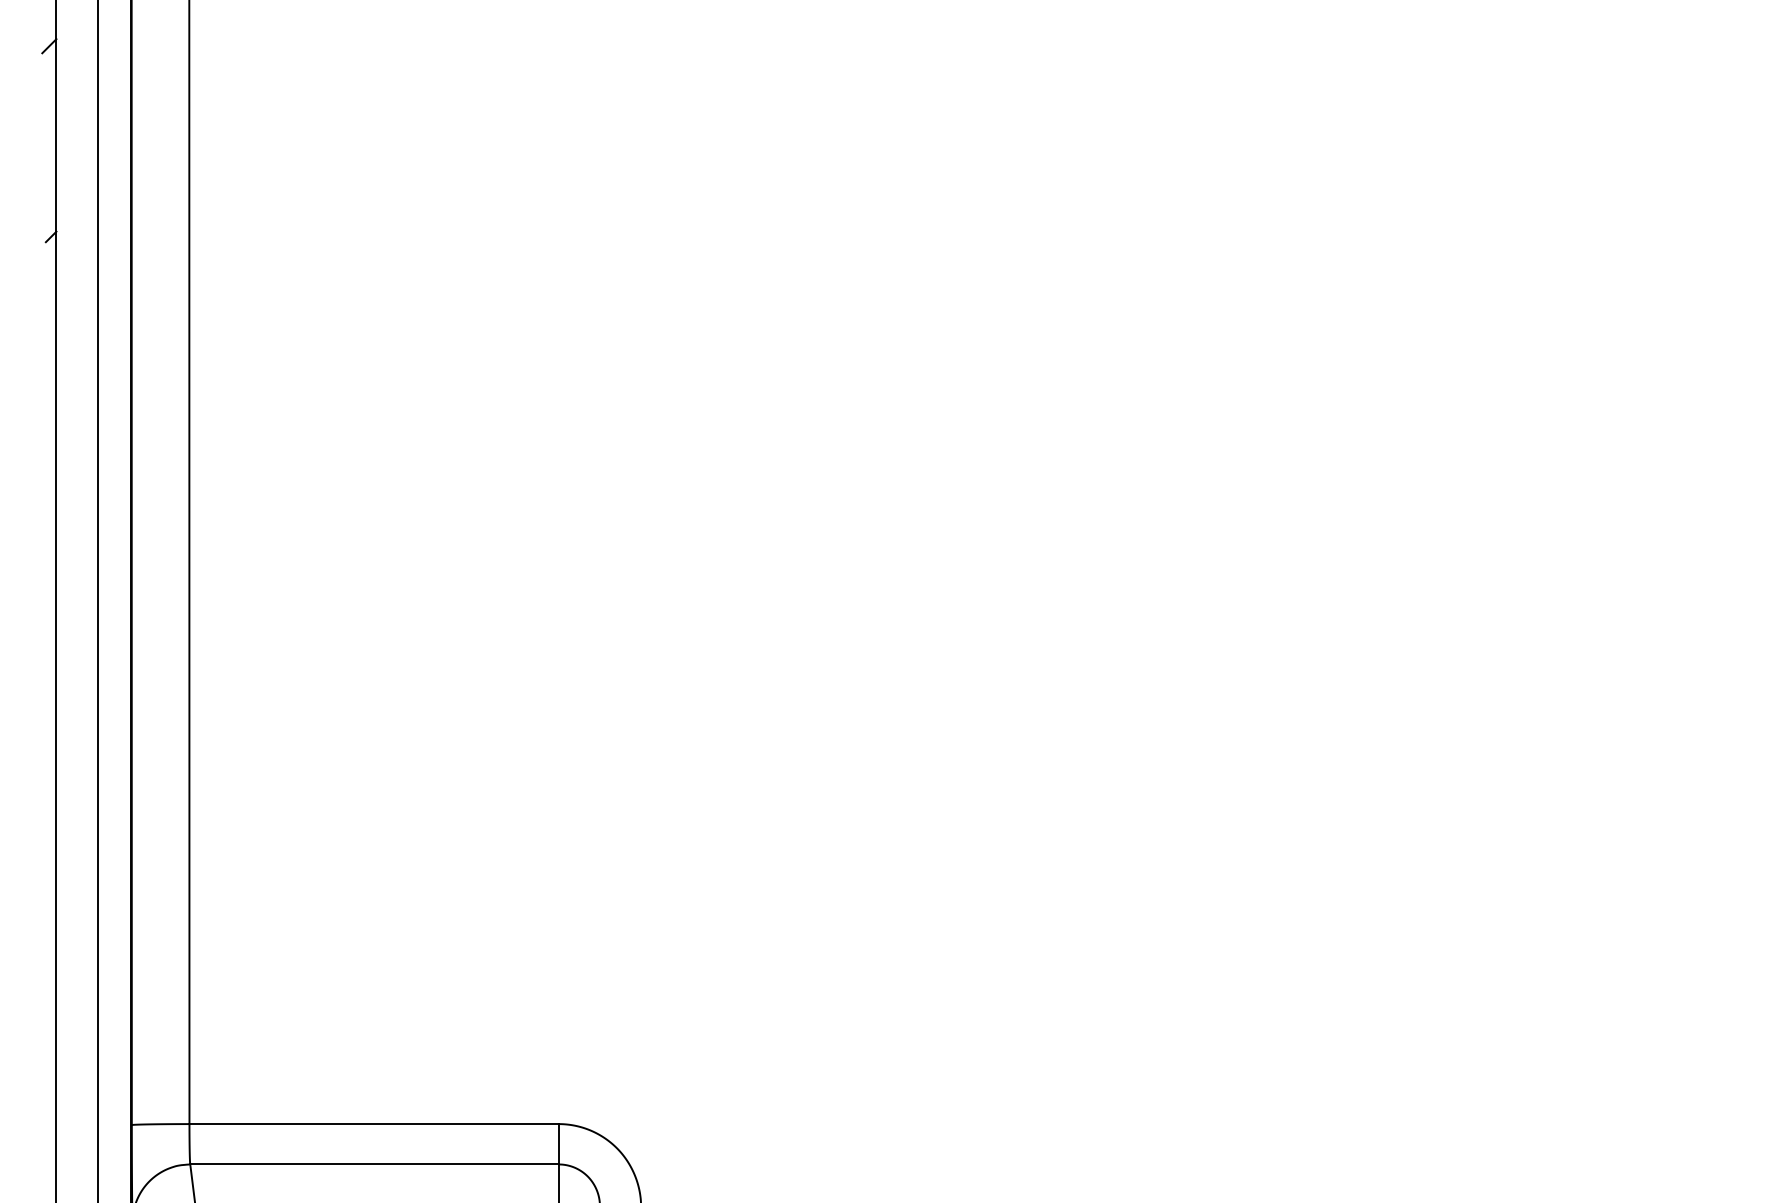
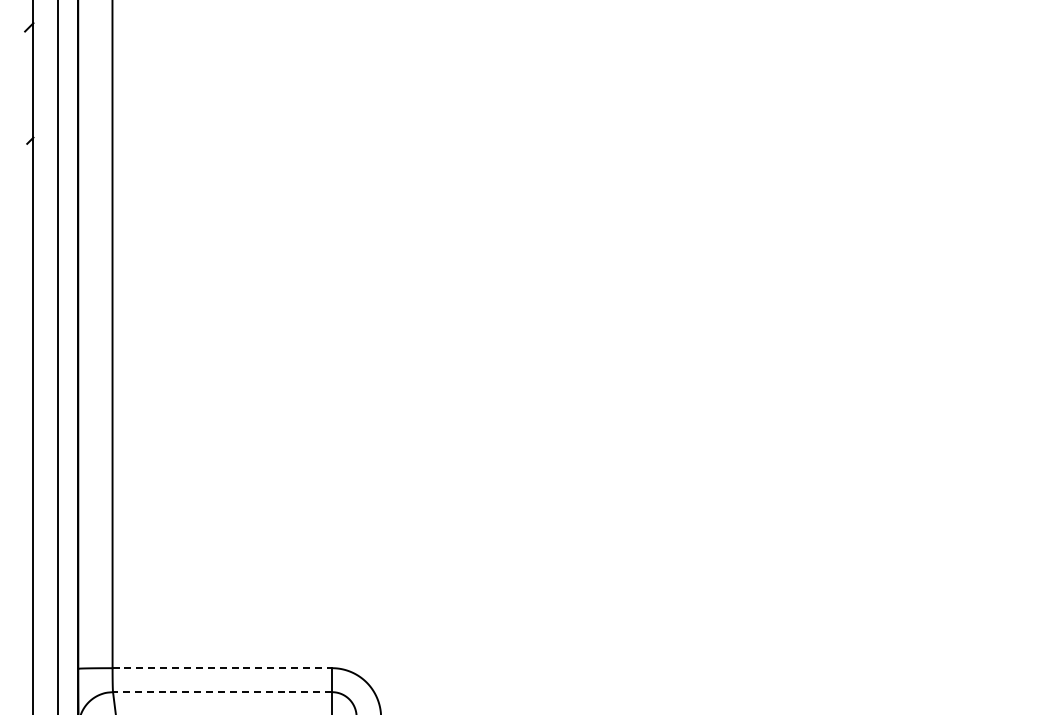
line: (374, 1124) -> (222, 668), solid -> dashed
line: (374, 1164) -> (222, 692), solid -> dashed

